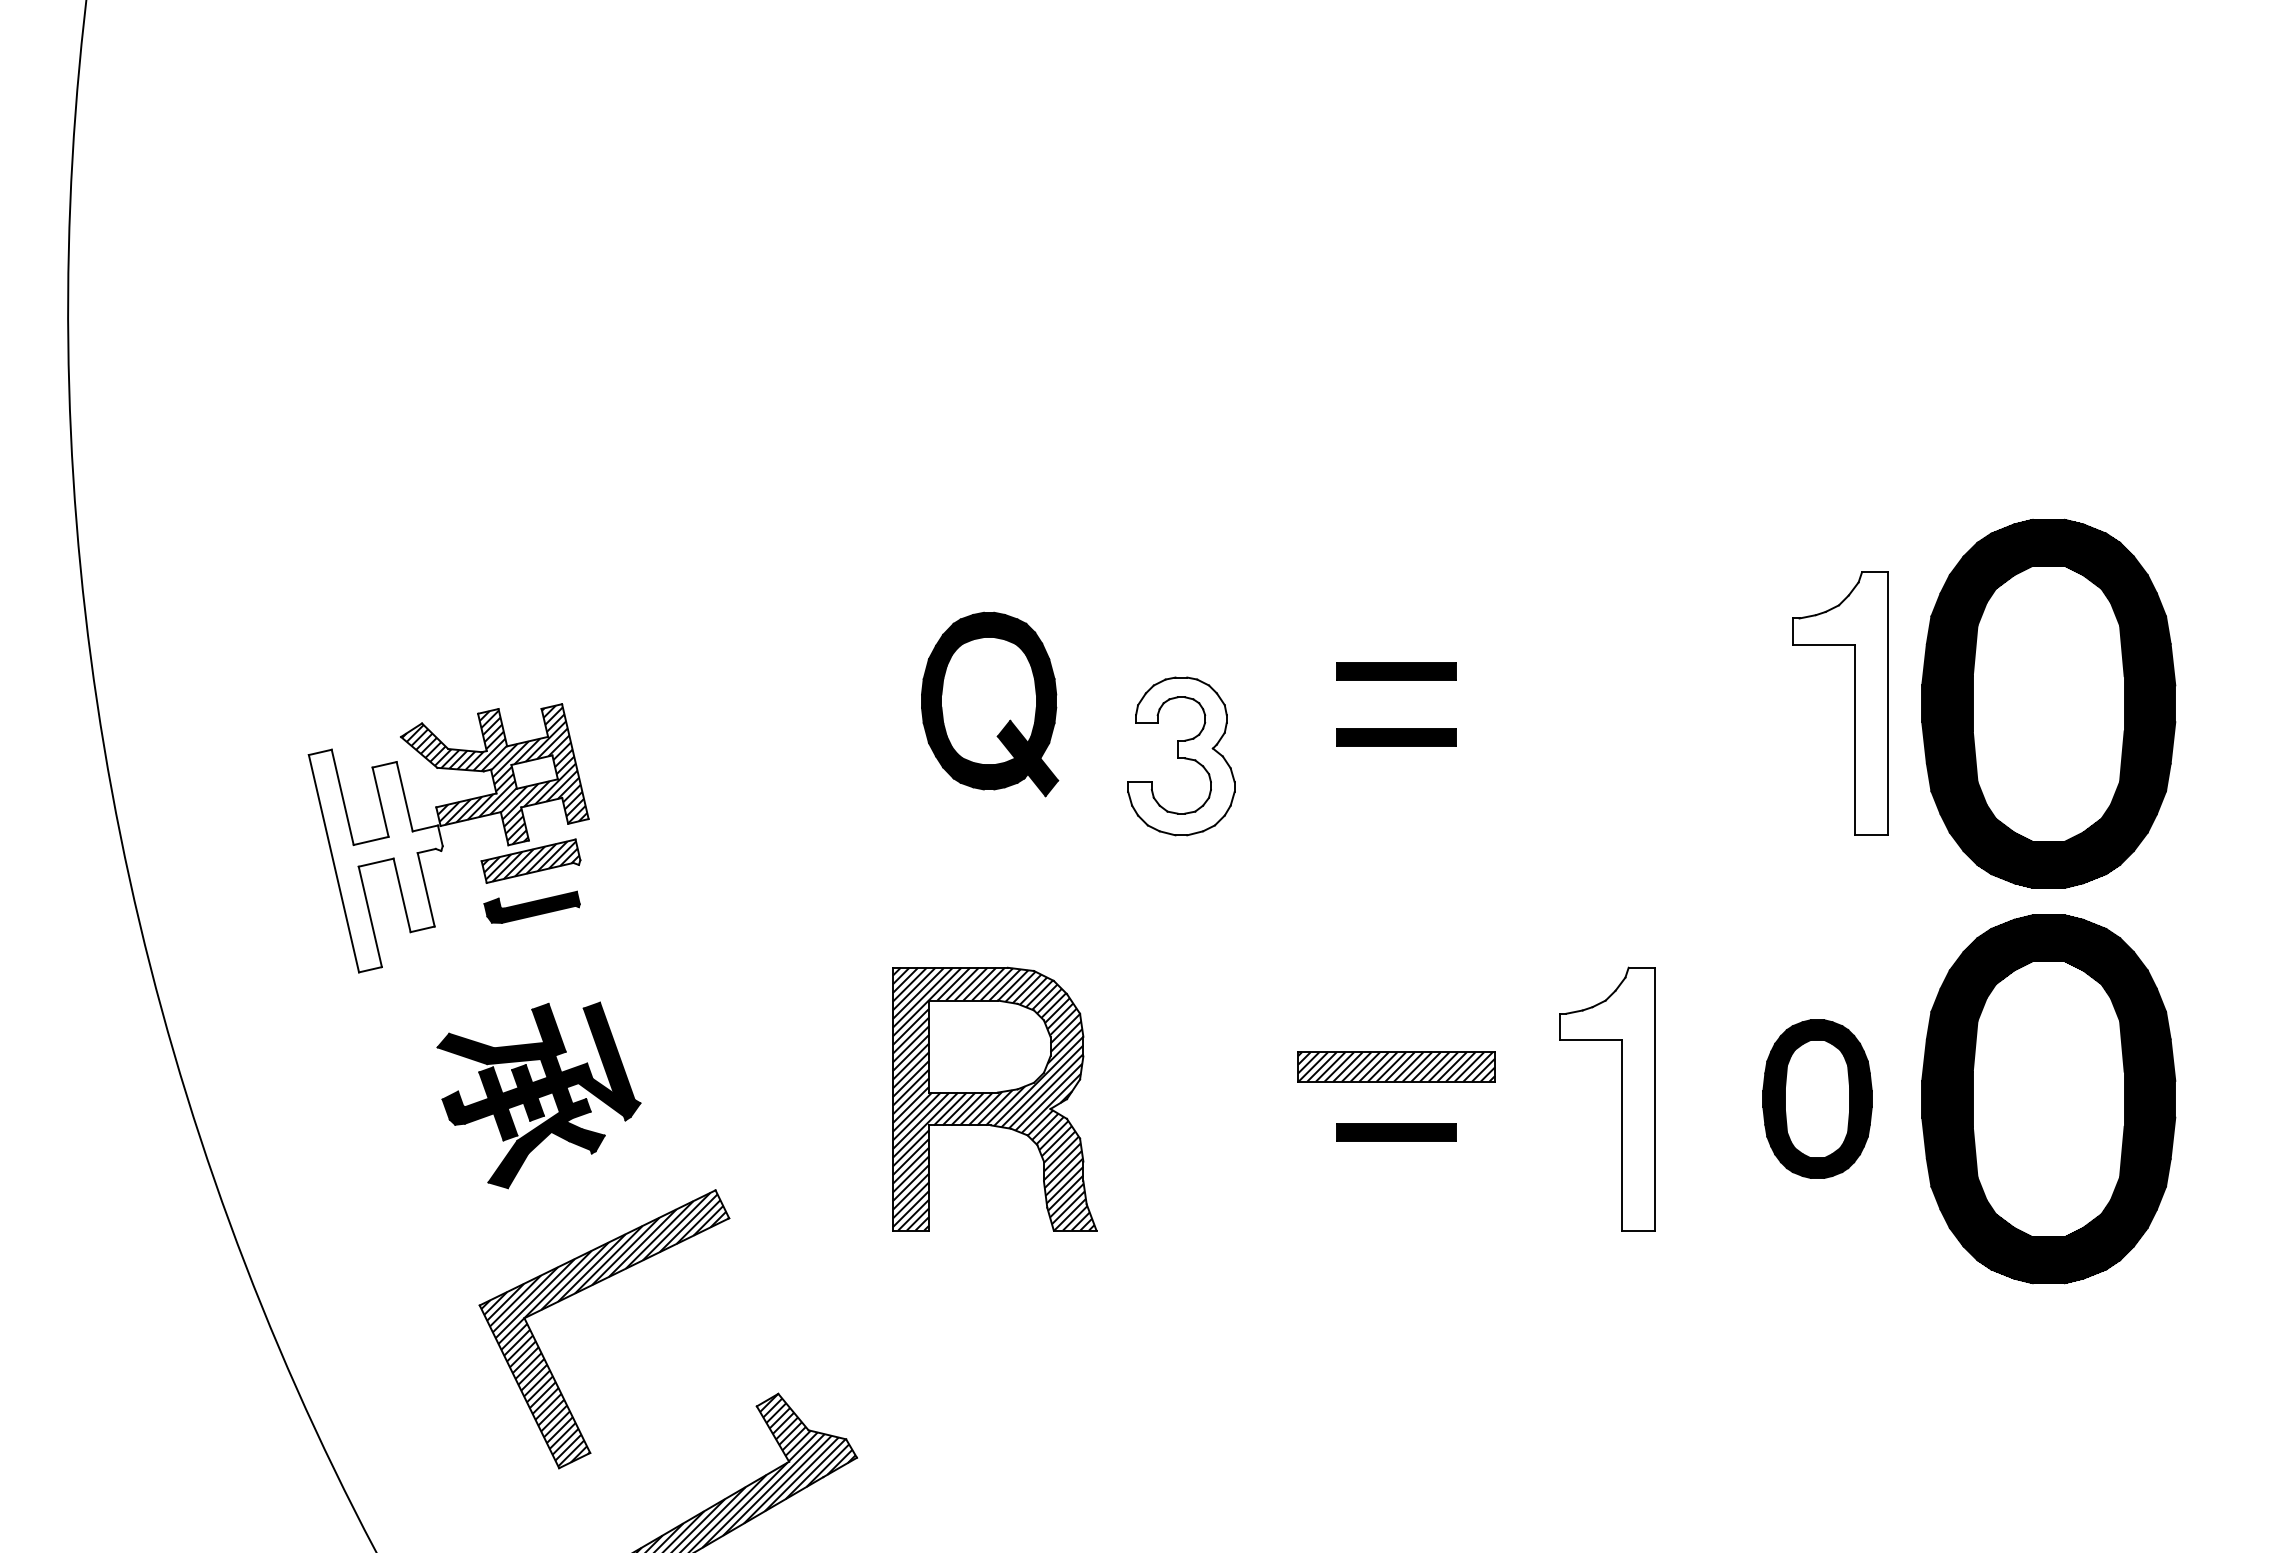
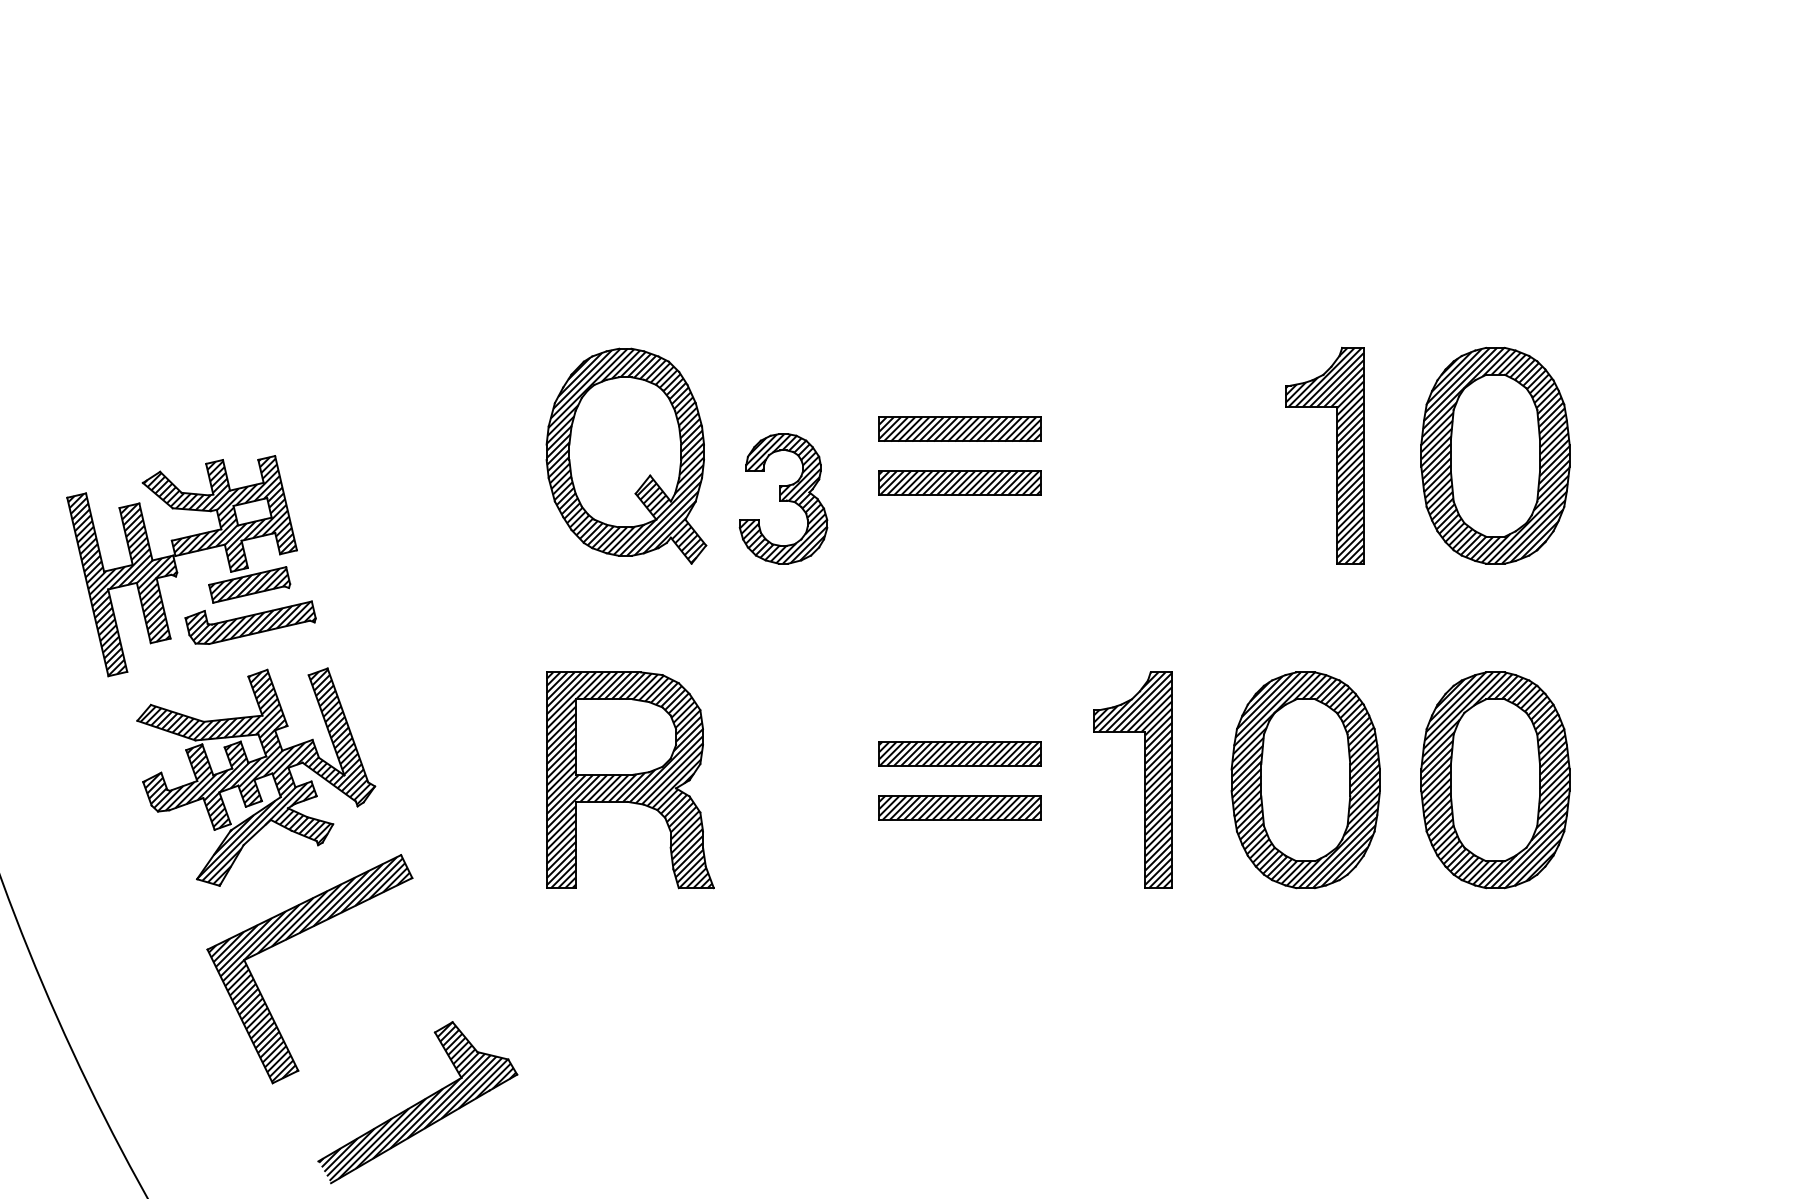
part: (1396, 671) -> (960, 429), size x1.67
hatch: (1840, 703) -> (1324, 455), added
part: (2048, 703) -> (1495, 455), size x0.71
part: (989, 704) -> (626, 456), size x1.43
part: (1396, 737) -> (960, 483), size x1.67
hatch: (1181, 756) -> (783, 498), added
hatch: (376, 860) -> (122, 584), added
part: (531, 907) -> (250, 622), size x1.67
part: (538, 1095) -> (255, 777), size x1.43
hatch: (1607, 1098) -> (1133, 779), added
part: (1817, 1098) -> (1305, 779), size x1.67
part: (2048, 1098) -> (1495, 779), size x0.71
part: (1396, 1132) -> (960, 807), size x1.67

